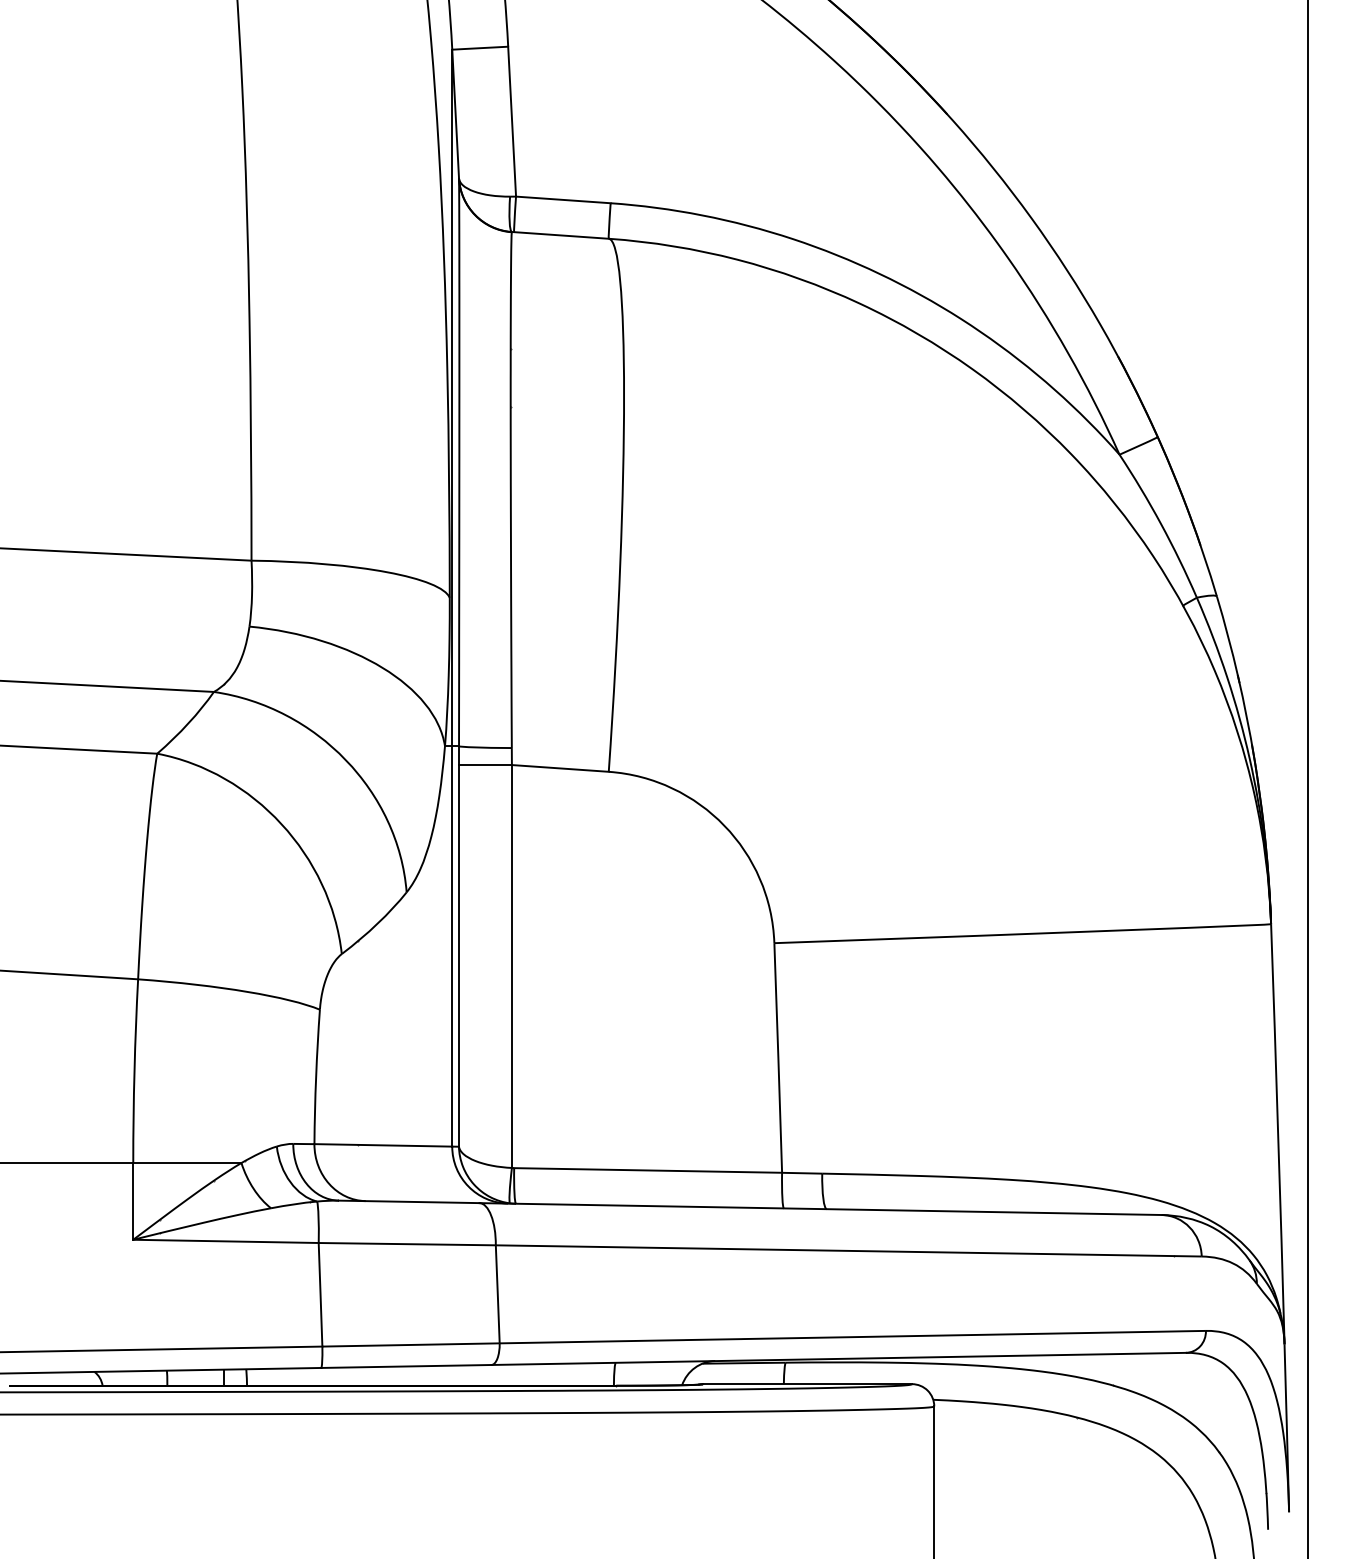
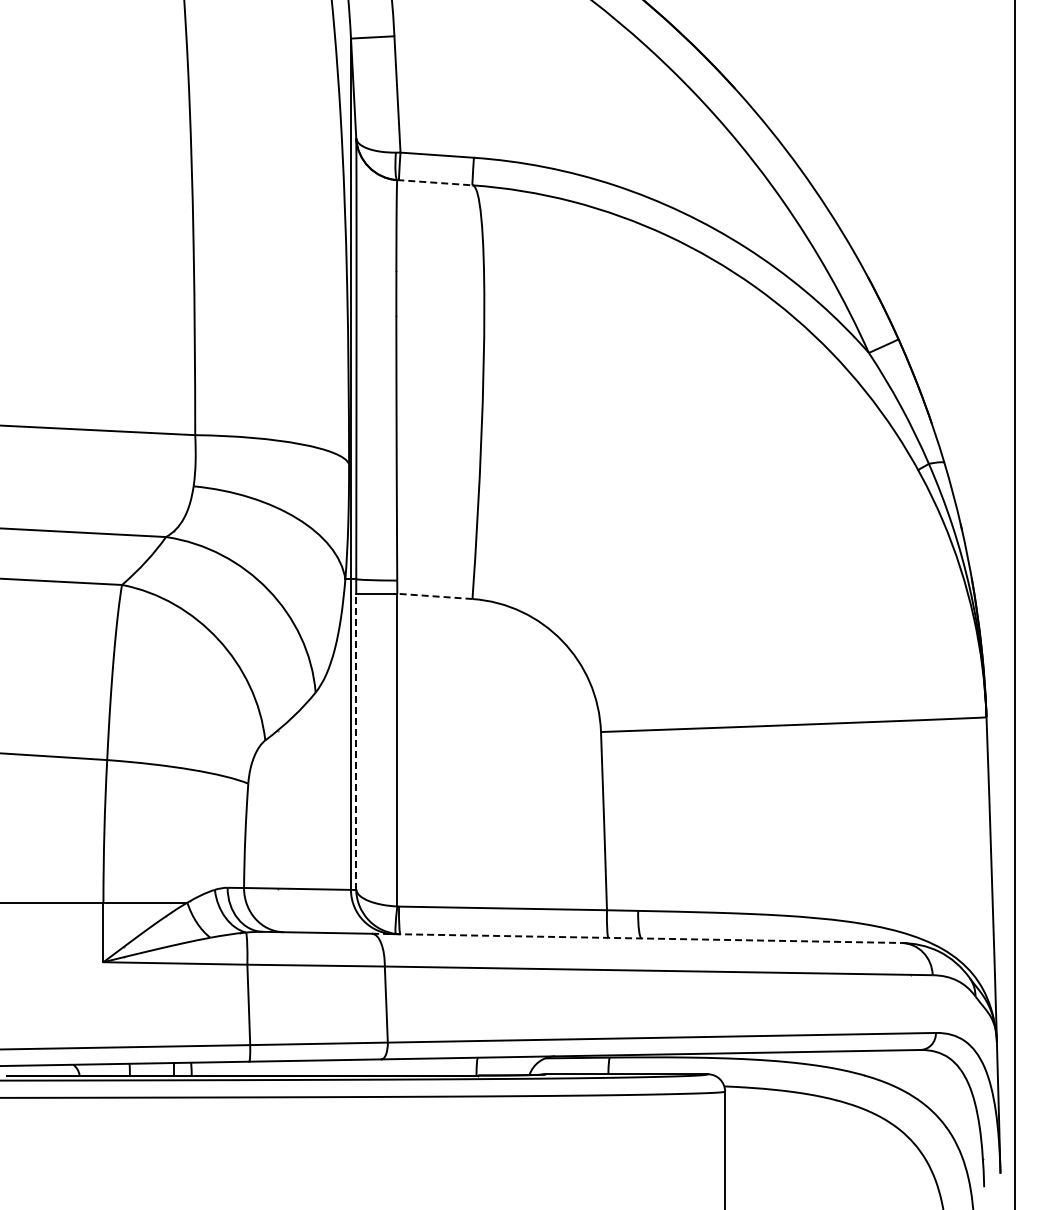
line: (559, 235) -> (434, 182), solid -> dashed
line: (559, 768) -> (434, 596), solid -> dashed
line: (459, 955) -> (356, 741), solid -> dashed
line: (820, 1209) -> (636, 938), solid -> dashed

